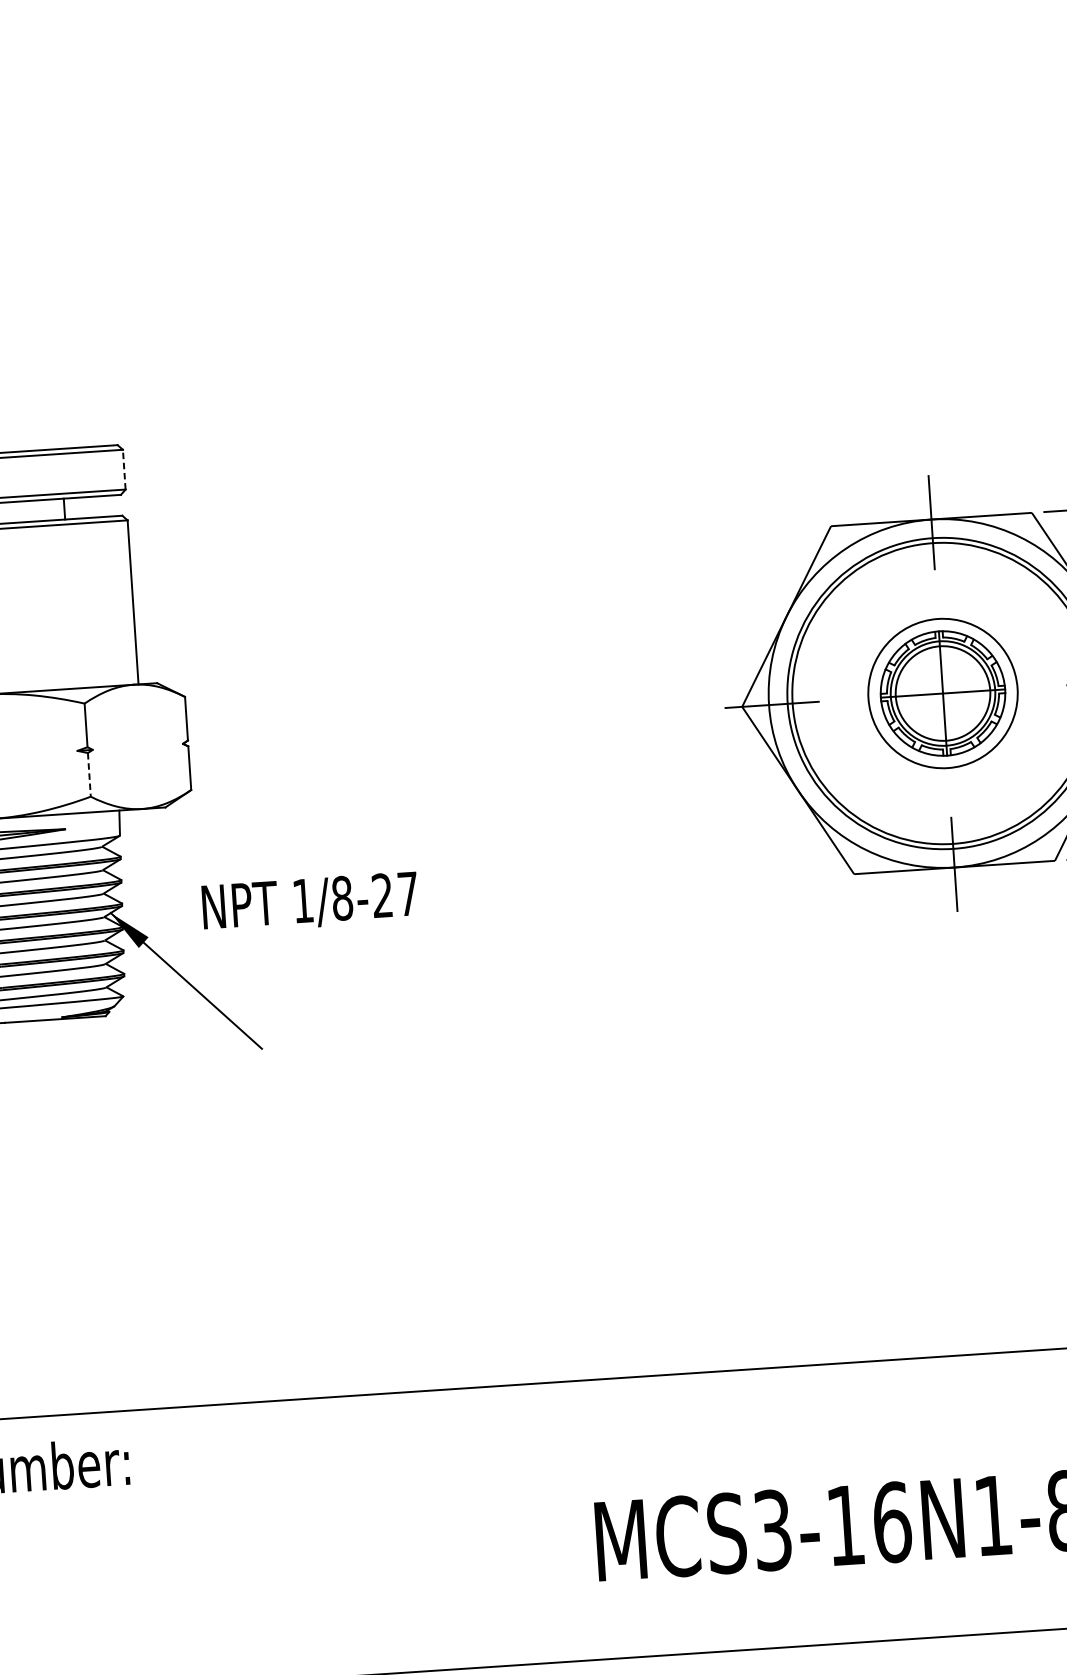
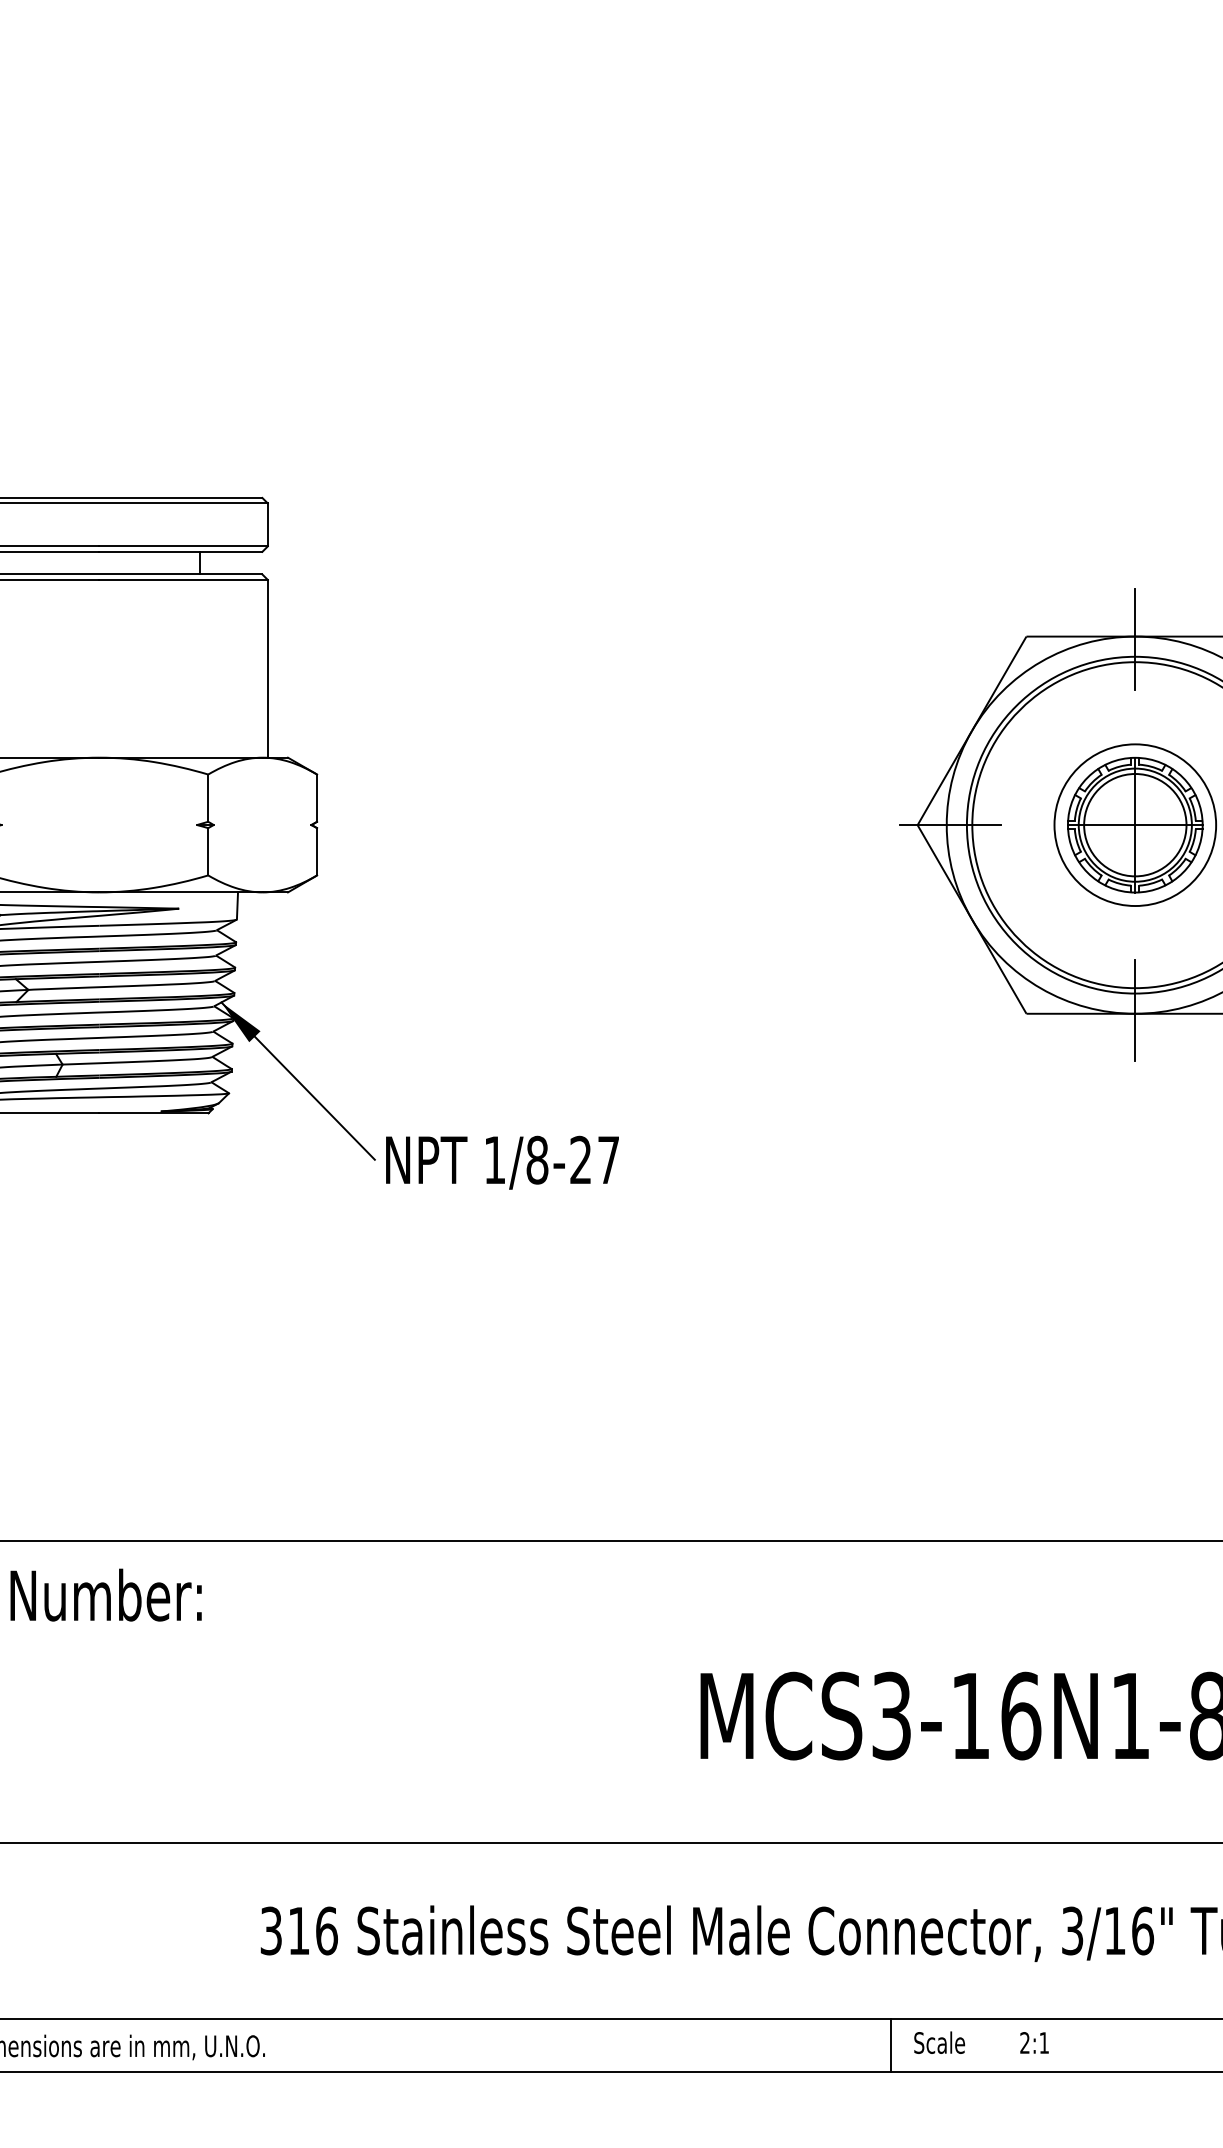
line: (123, 469) -> (267, 524), dashed -> solid
line: (89, 774) -> (208, 851), dashed -> solid
text: (310, 902) -> (502, 1162), moved

